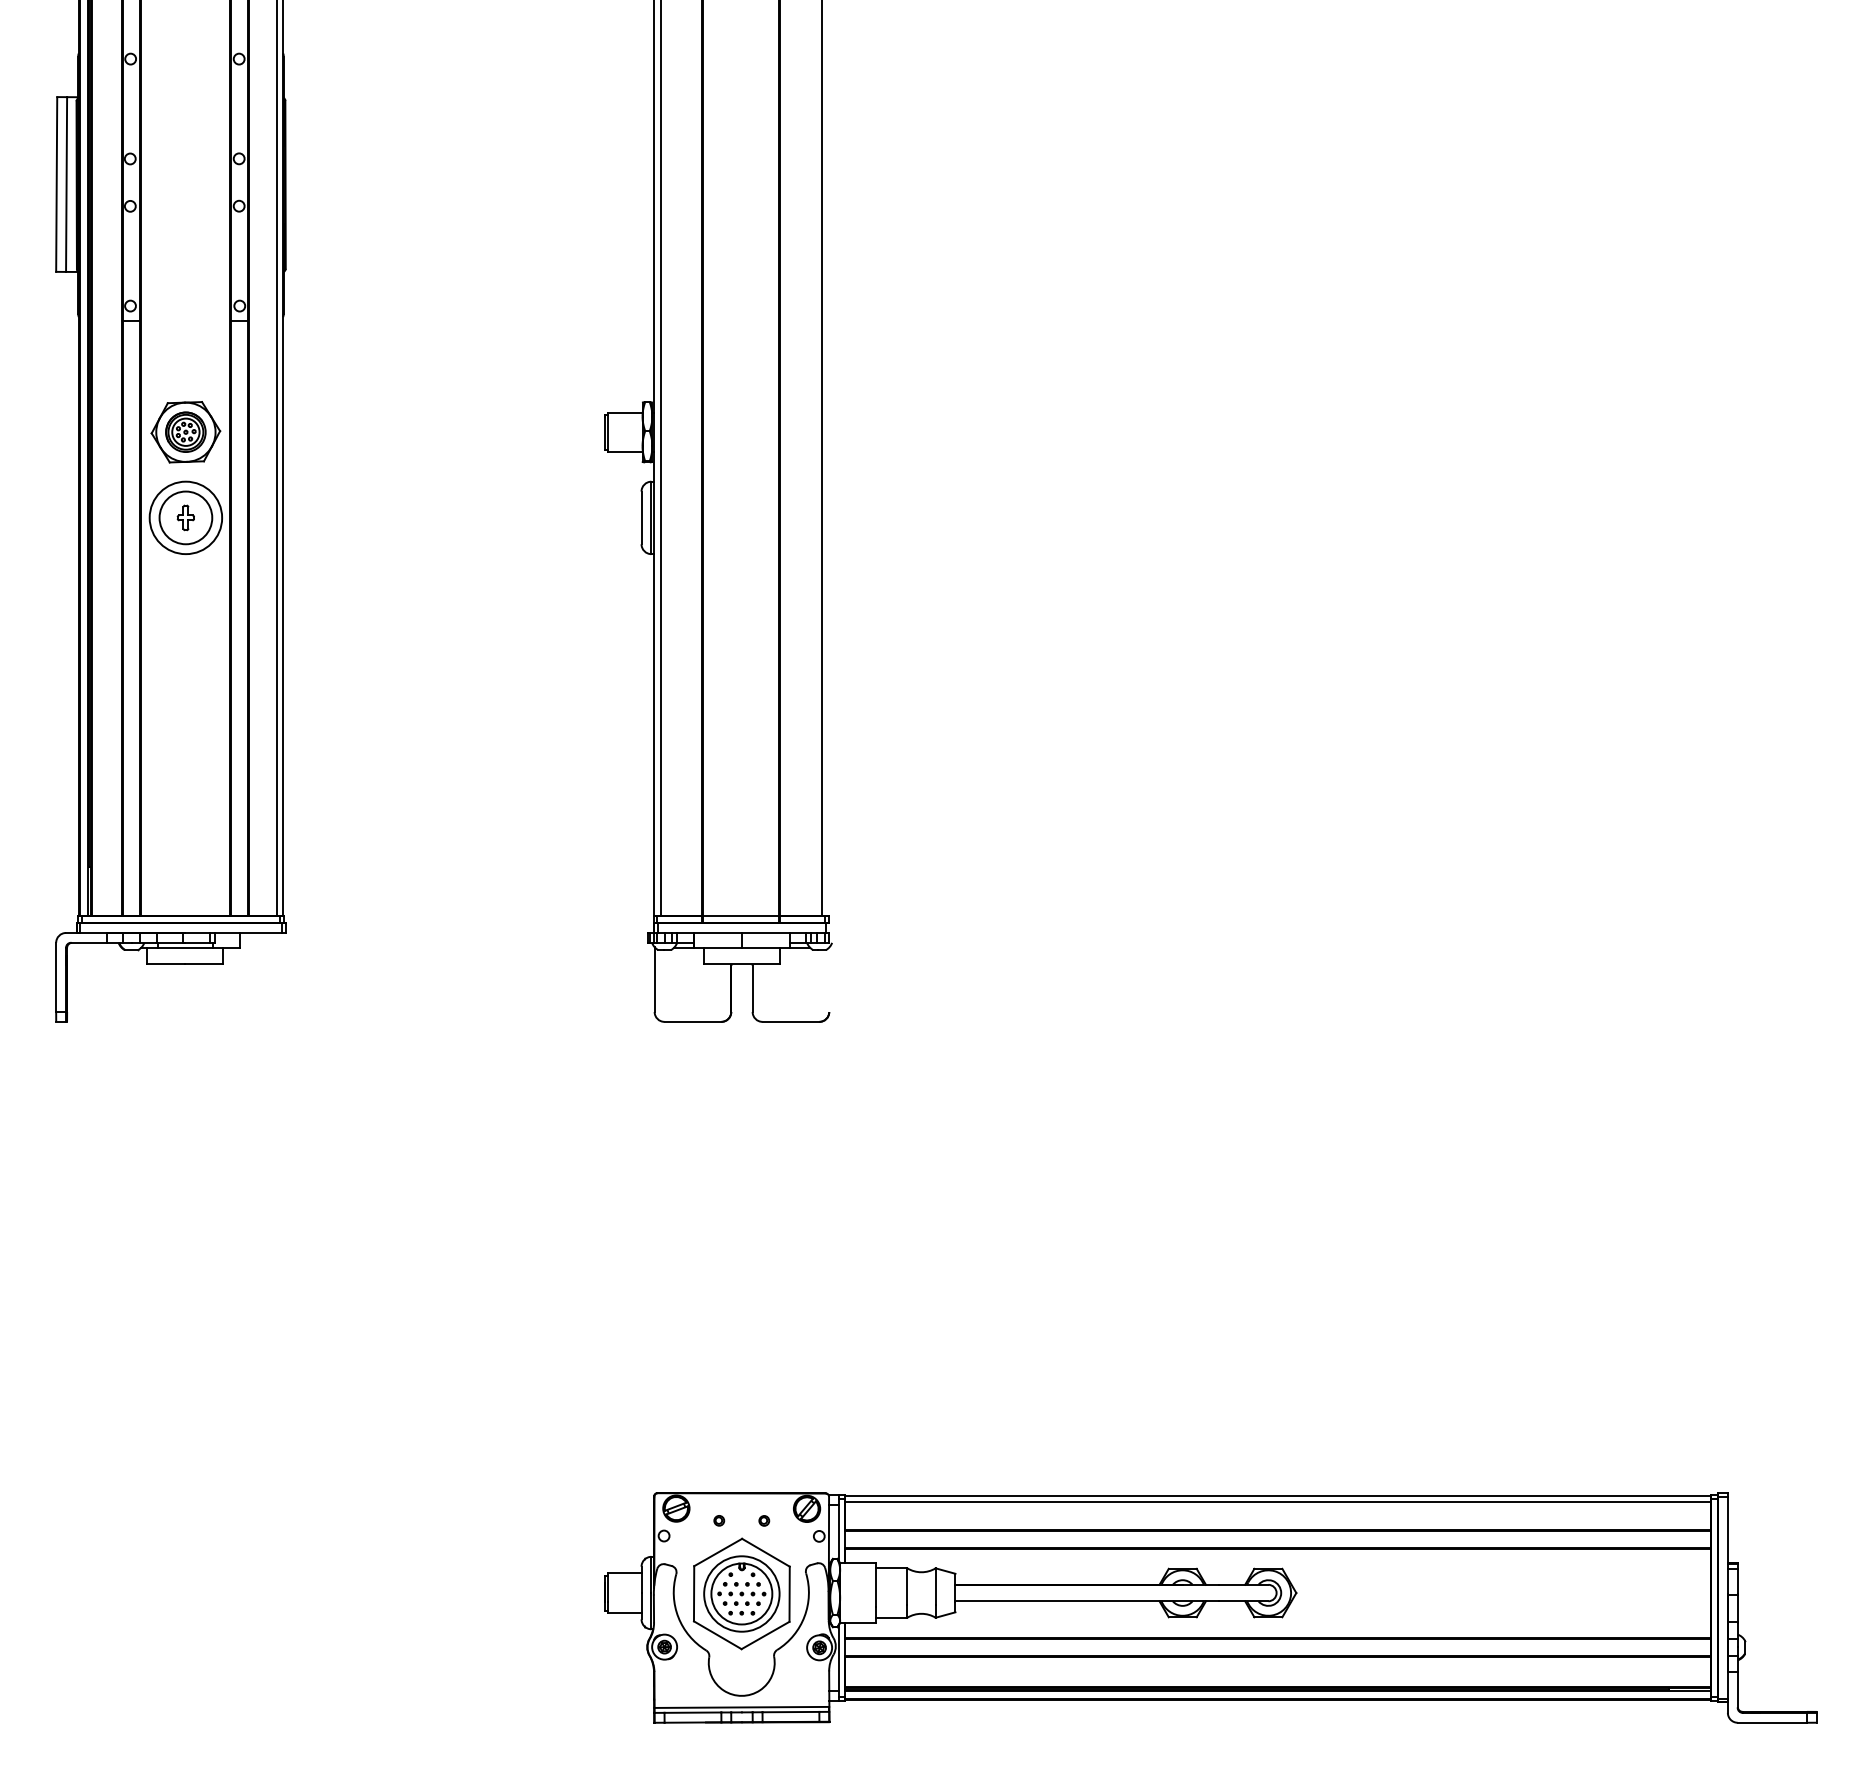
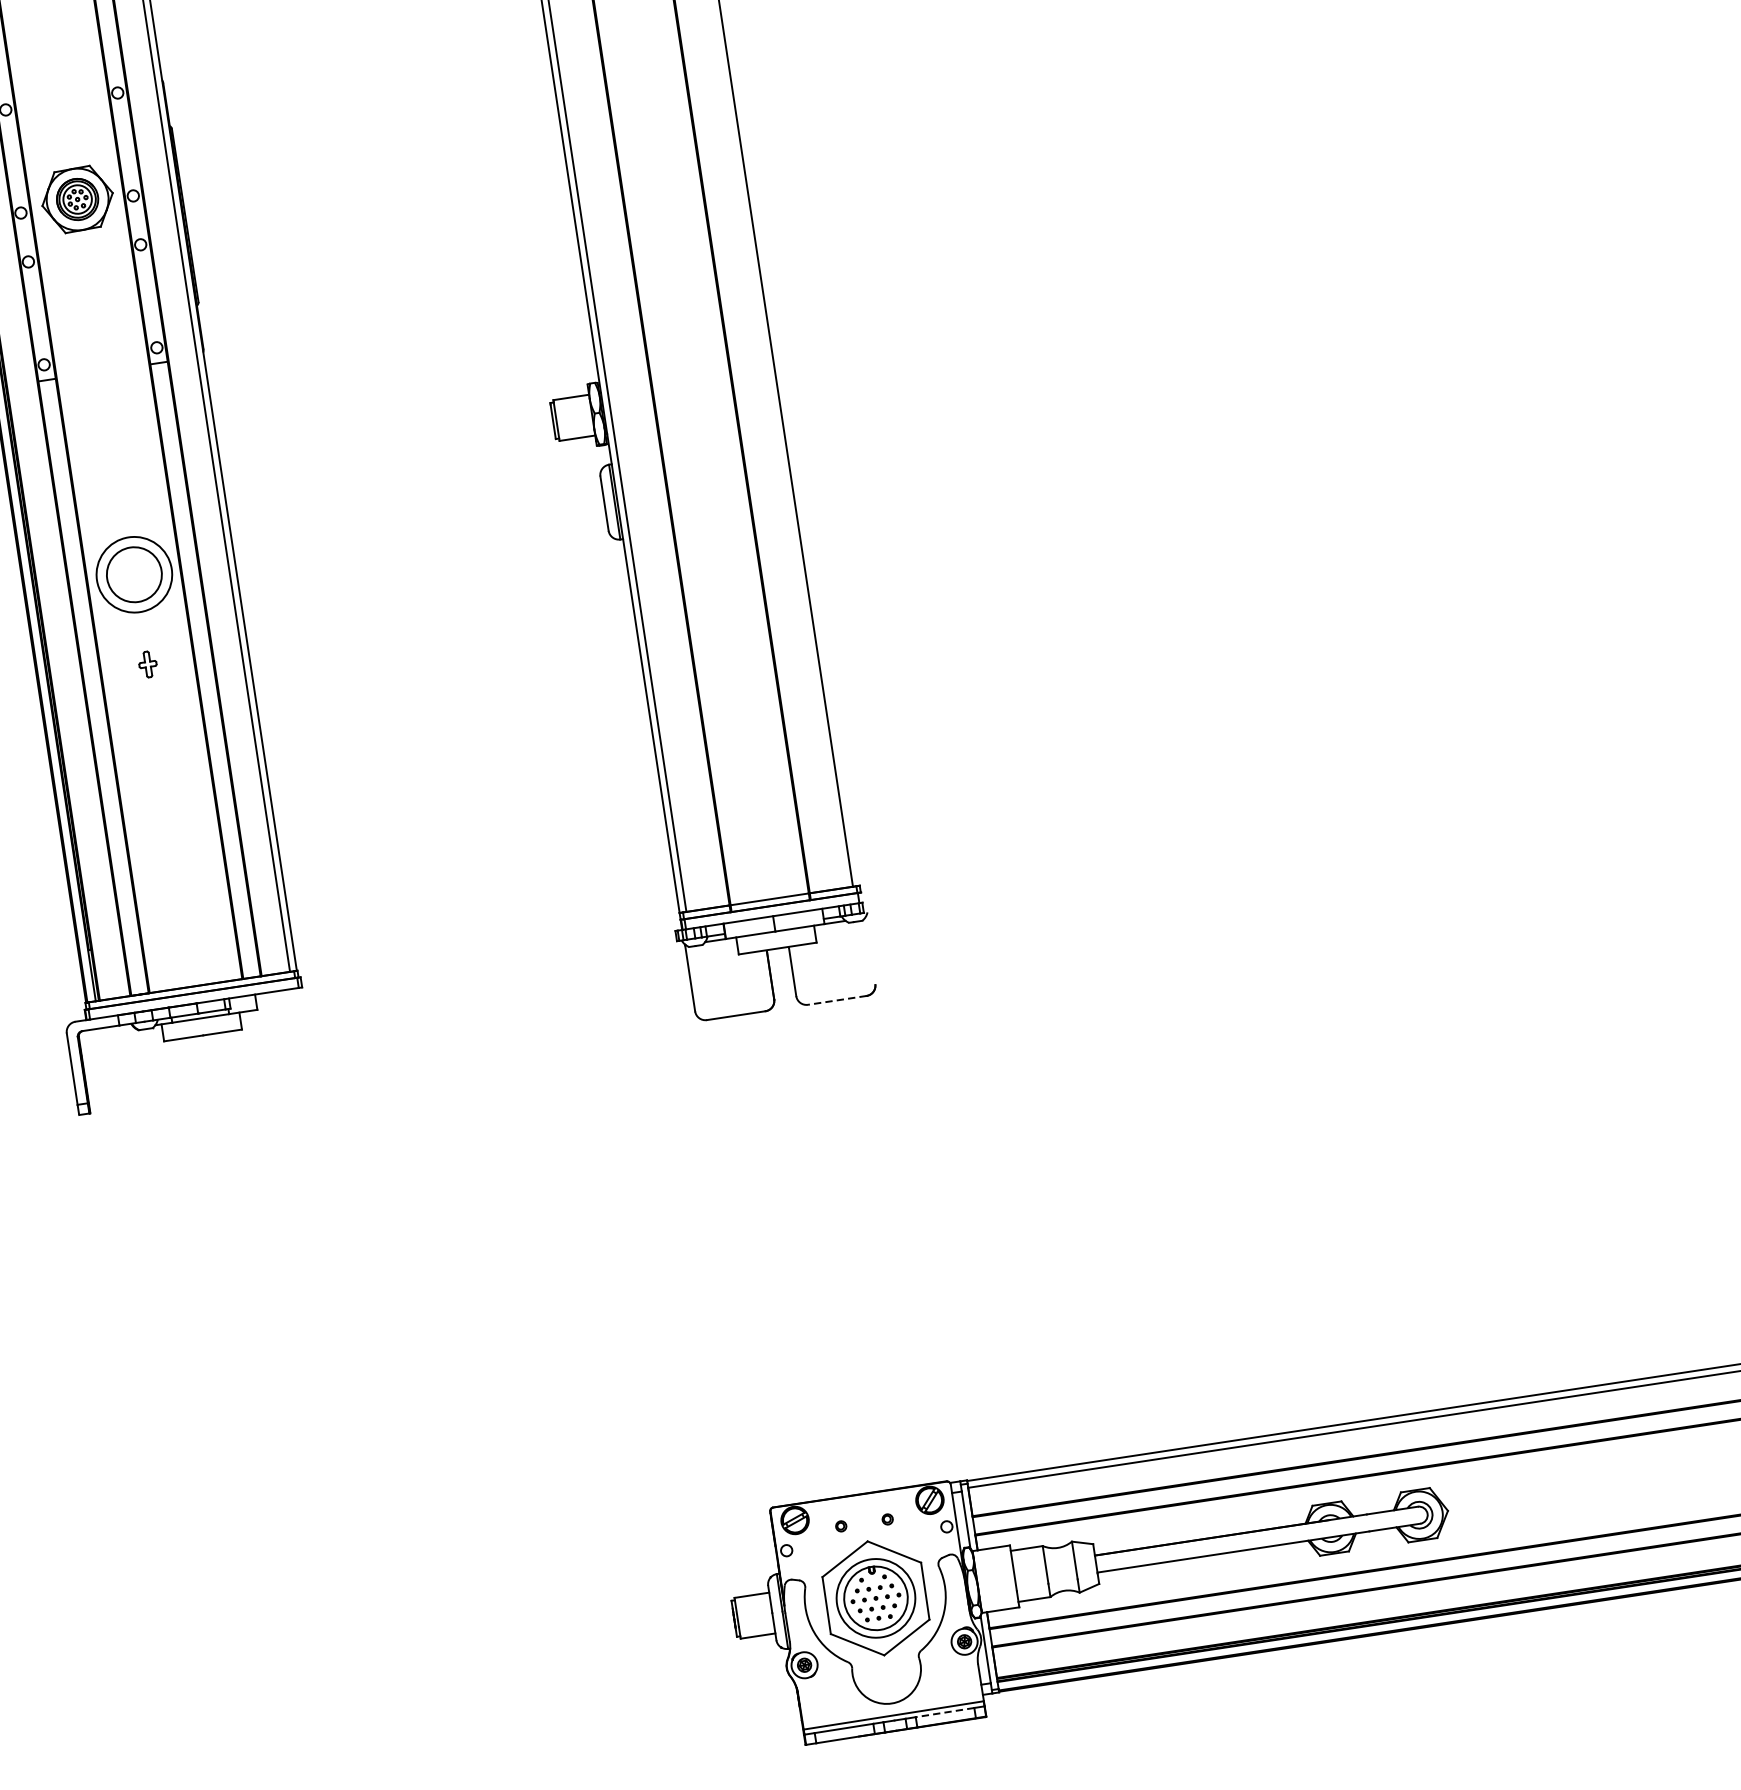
part: (185, 432) -> (77, 199), moved
part: (185, 517) -> (147, 664), moved
line: (790, 1021) -> (836, 1000), solid -> dashed
line: (790, 1712) -> (944, 1713), solid -> dashed

